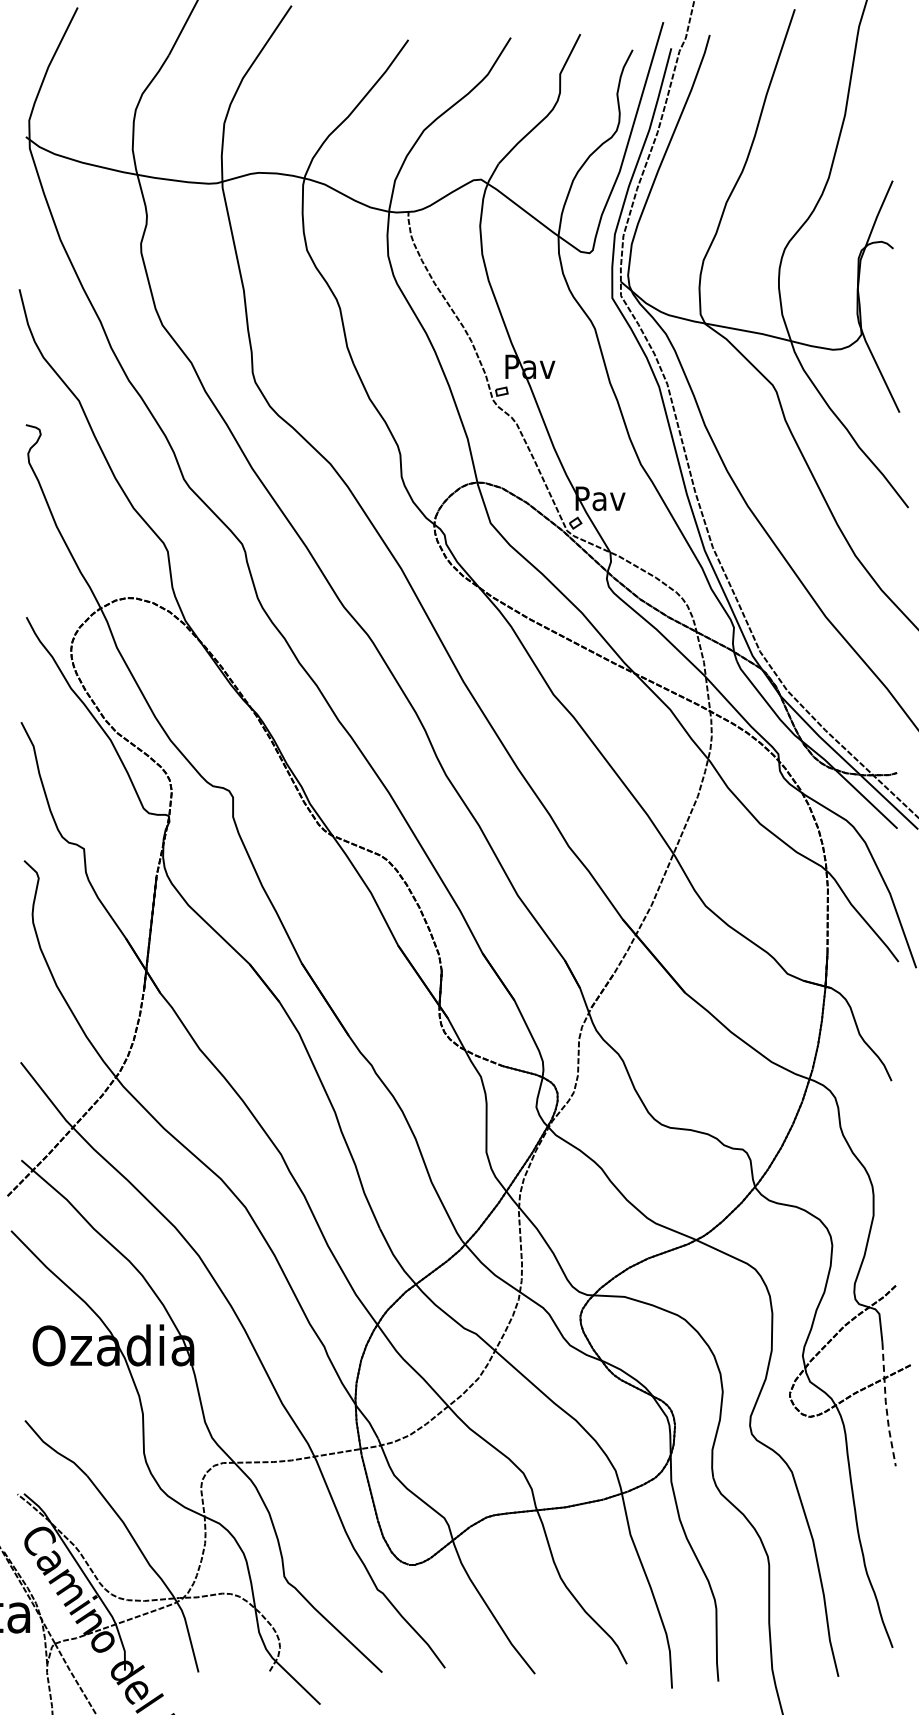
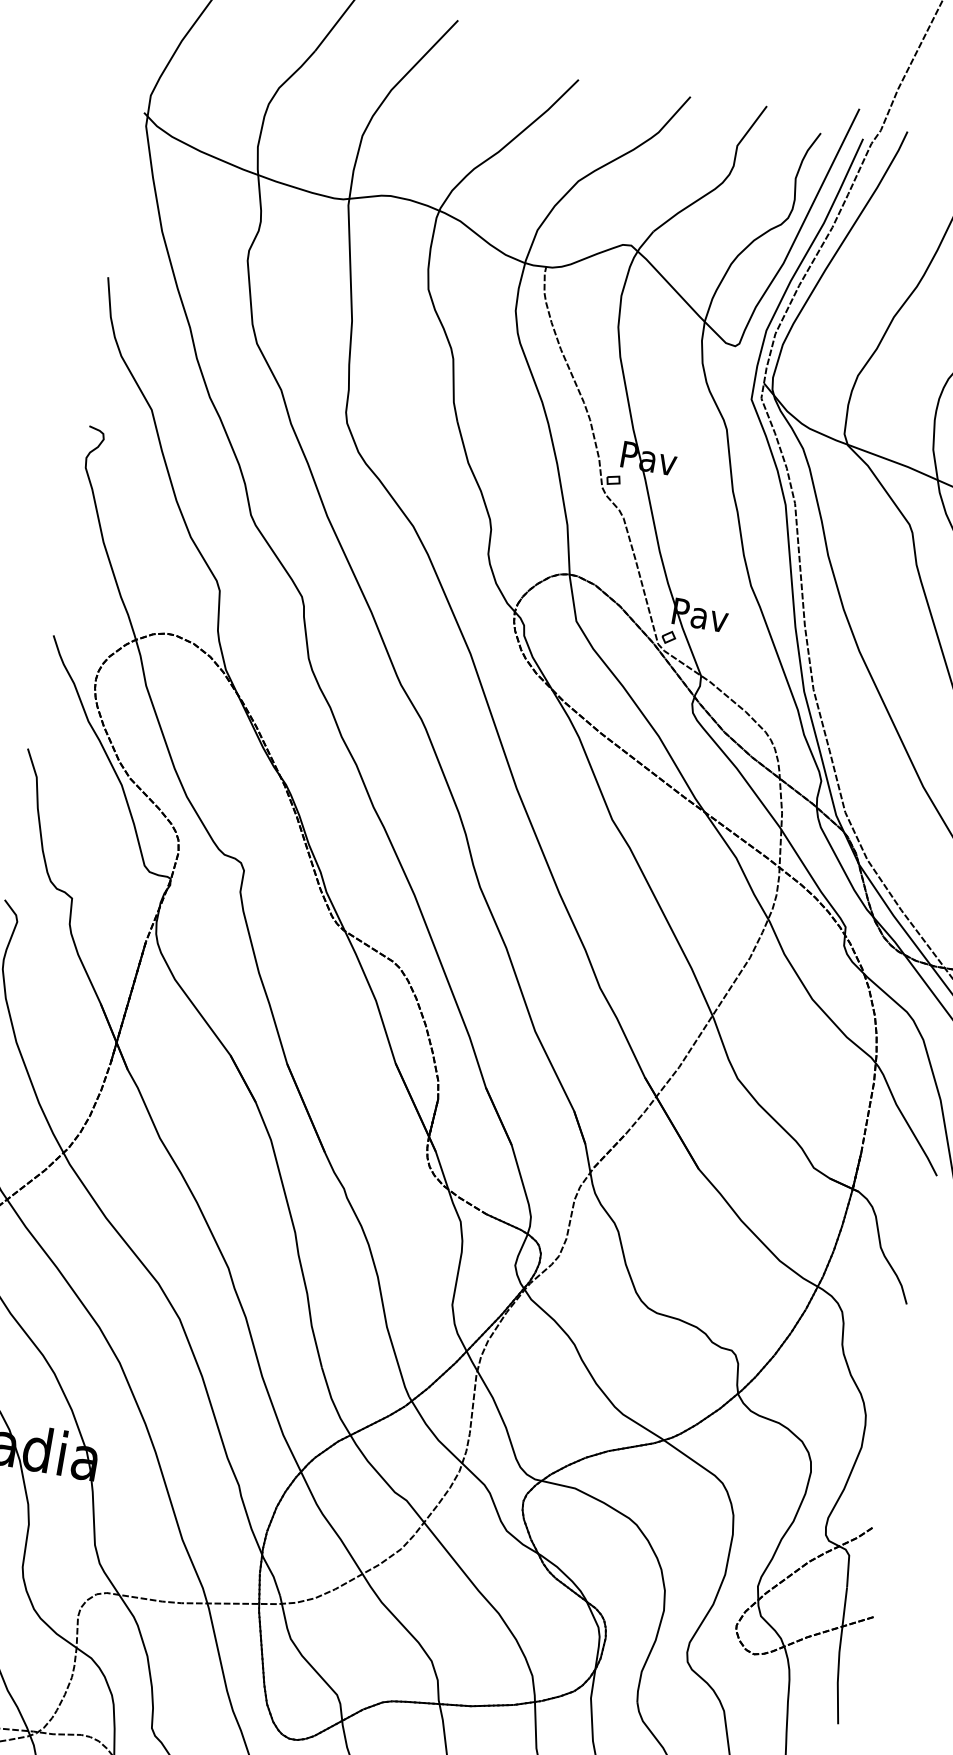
line: (886, 1404) -> (839, 1655), dashed -> solid

